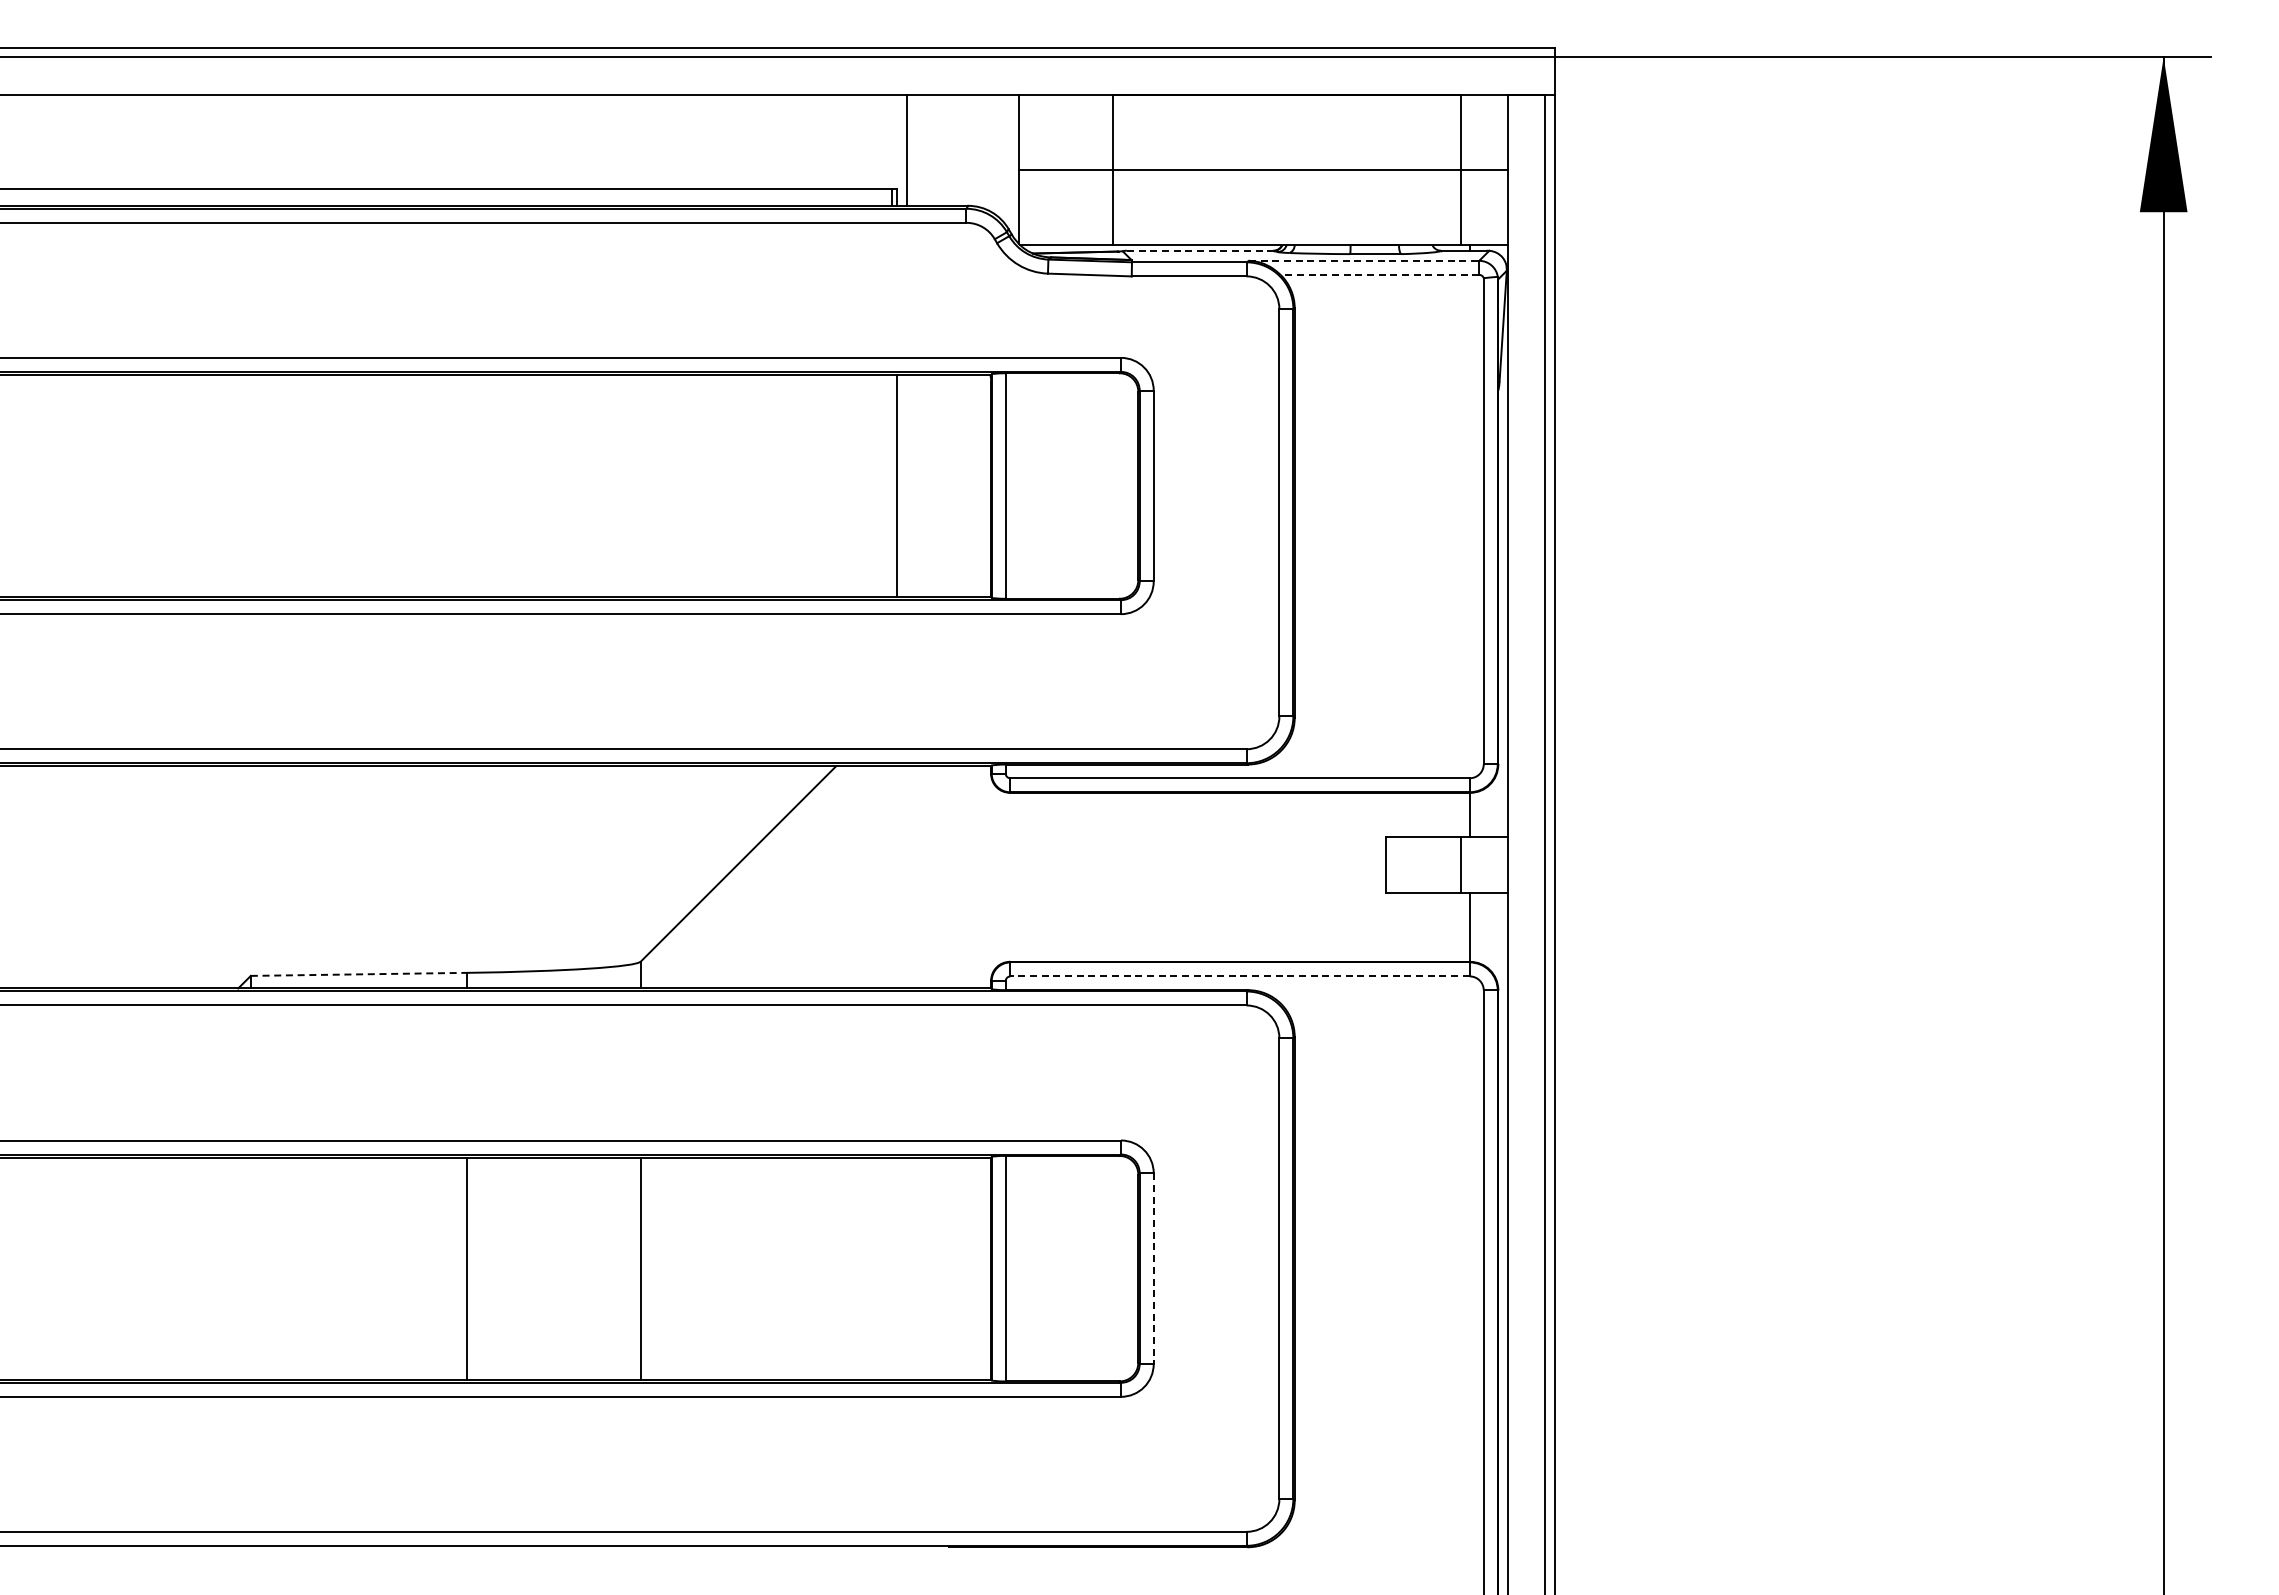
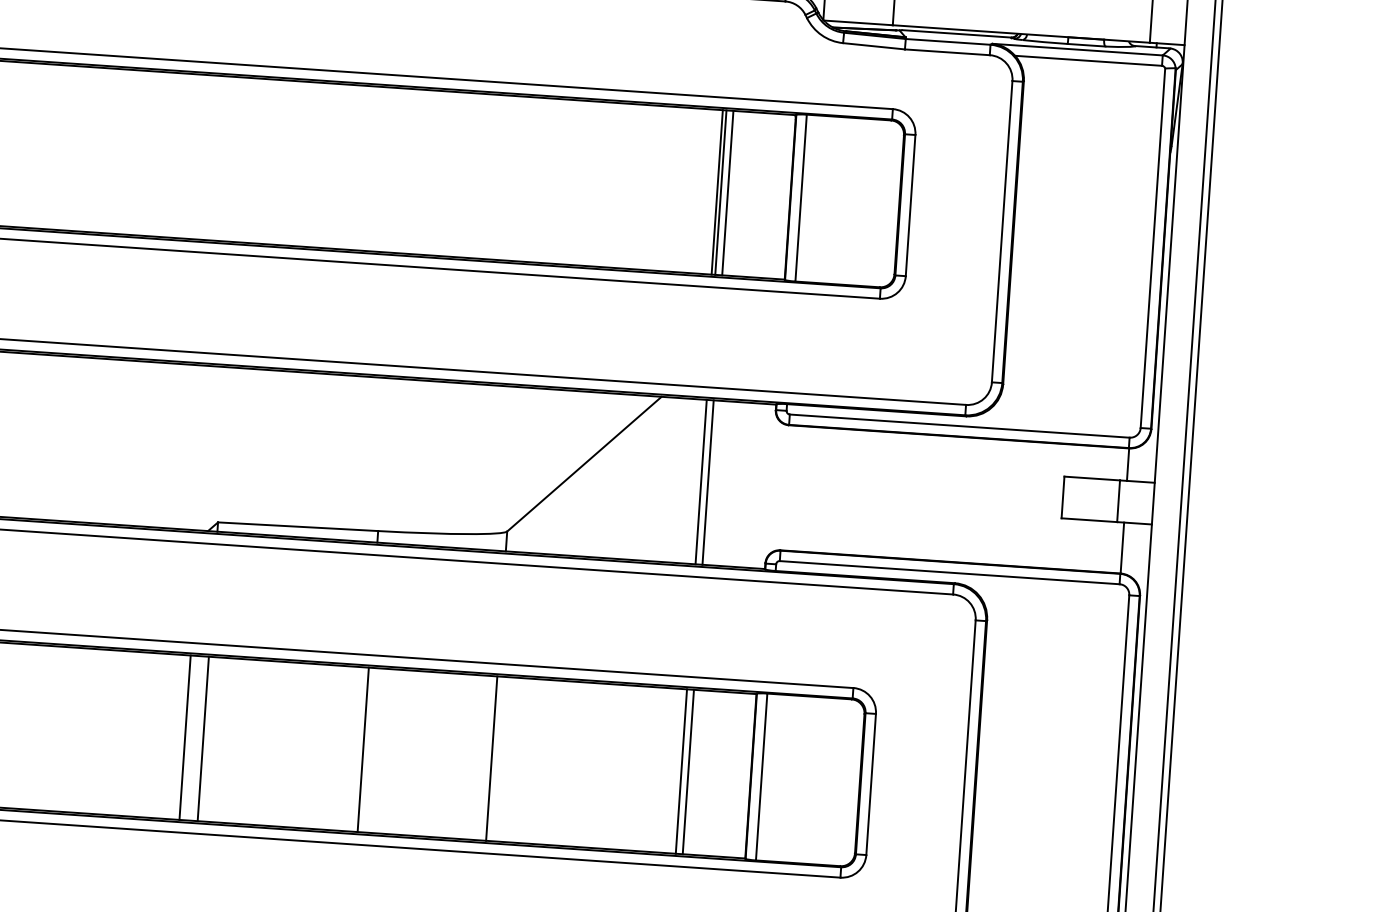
line: (1200, 250) -> (957, 33), dashed -> solid
line: (1364, 260) -> (1077, 49), dashed -> solid
line: (1379, 274) -> (1088, 60), dashed -> solid
line: (892, 485) -> (717, 192), added
line: (906, 485) -> (727, 192), added
line: (897, 877) -> (701, 482), added
line: (906, 877) -> (707, 482), added
line: (359, 974) -> (298, 526), dashed -> solid
line: (1240, 976) -> (950, 572), dashed -> solid
line: (226, 1268) -> (185, 737), added
line: (250, 1268) -> (203, 738), added
line: (897, 1268) -> (681, 771), added
line: (906, 1268) -> (688, 771), added
line: (1153, 1269) -> (870, 785), dashed -> solid

